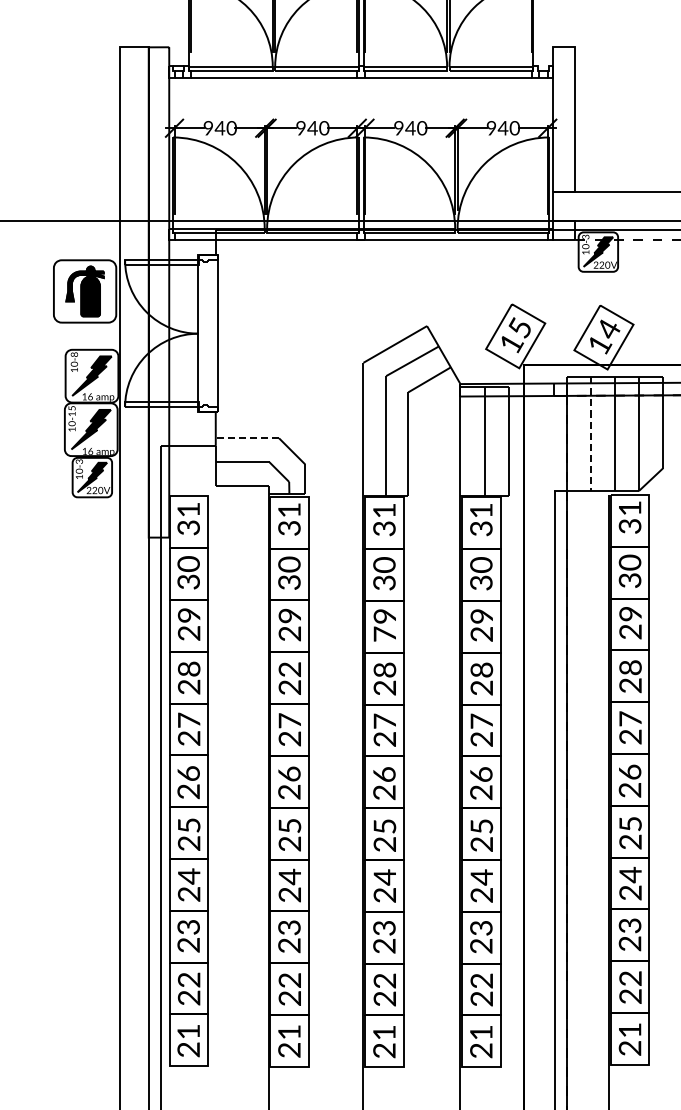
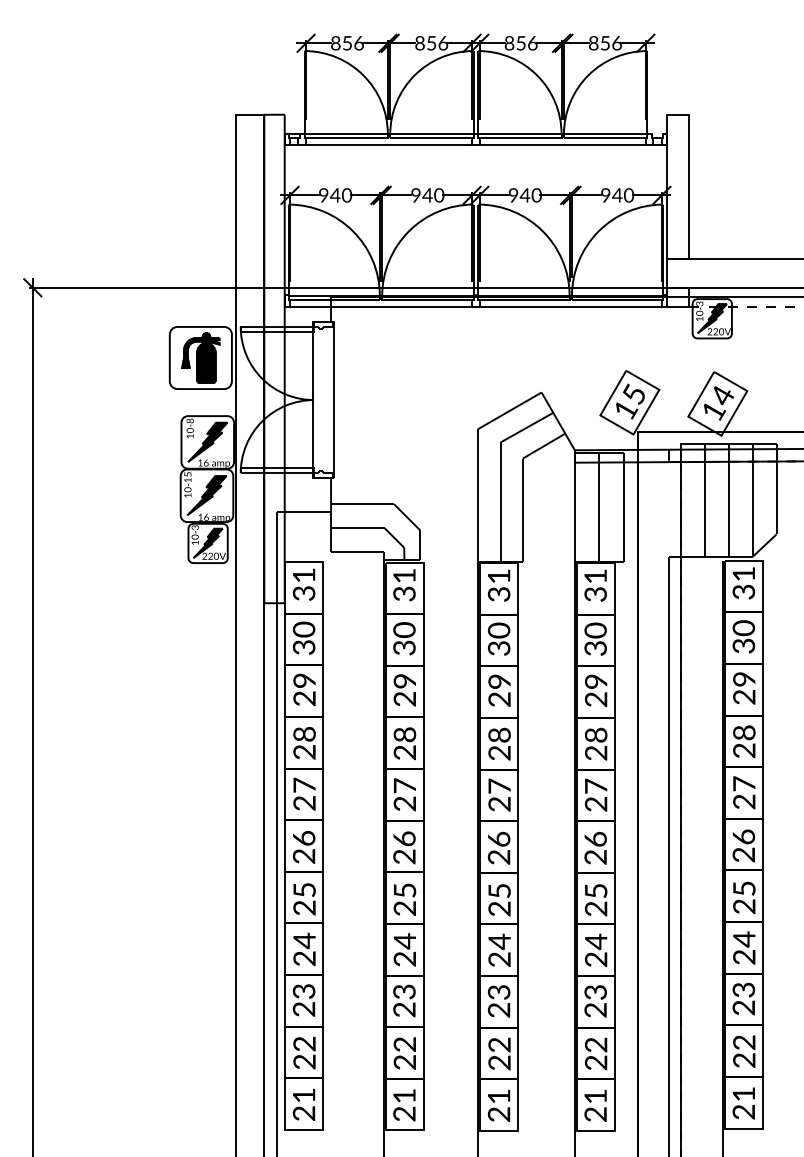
line: (590, 434) -> (704, 500), dashed -> solid
line: (247, 438) -> (362, 504), dashed -> solid
text: (384, 633) -> (499, 698), 79 -> 29
text: (290, 669) -> (405, 734), 22 -> 28

